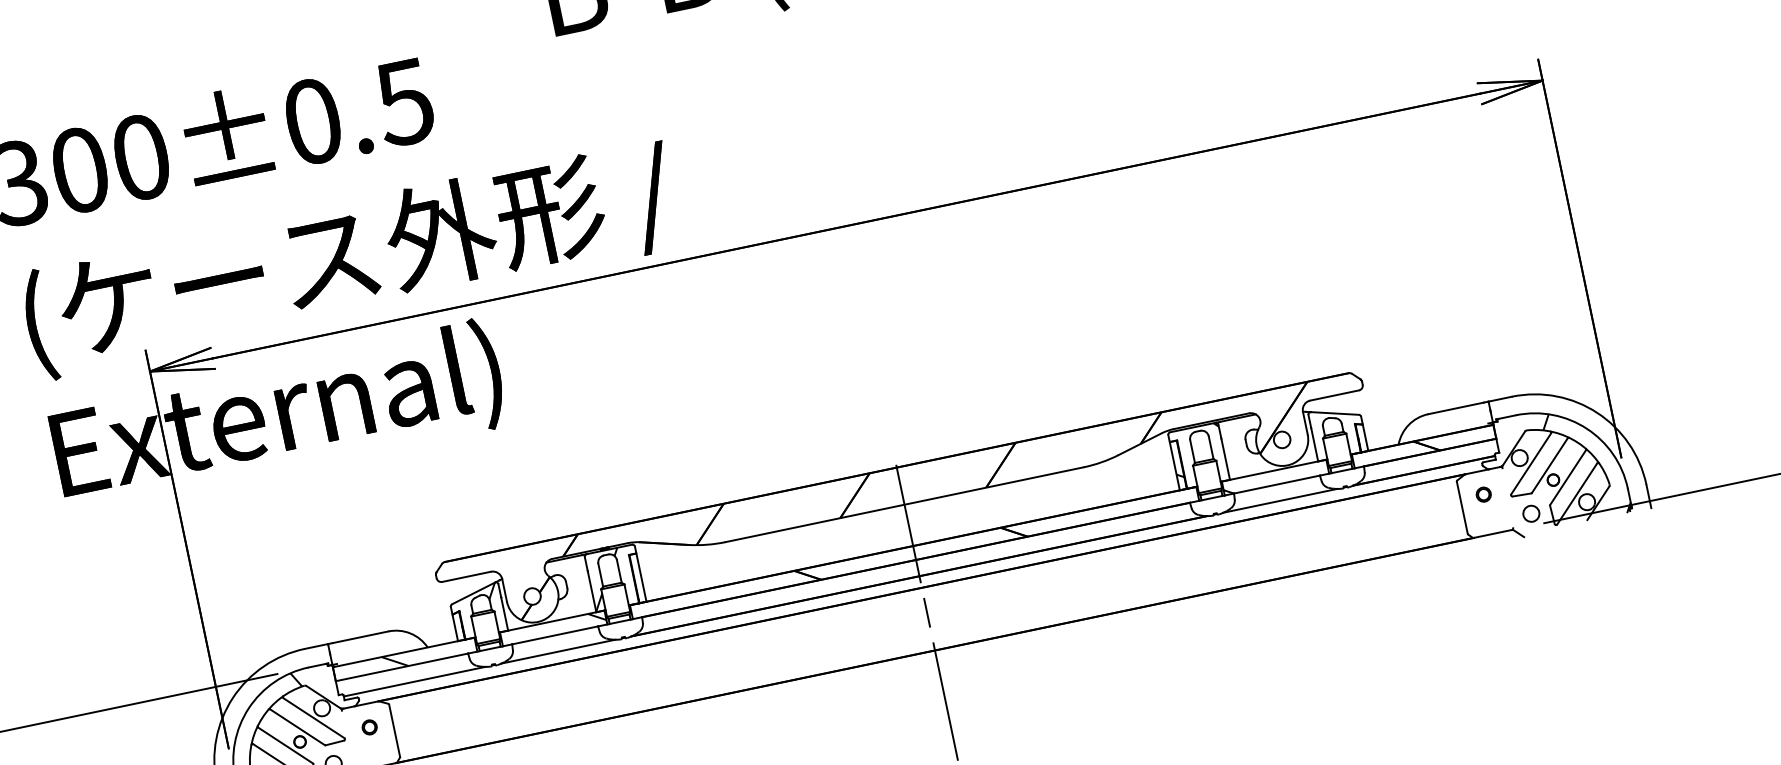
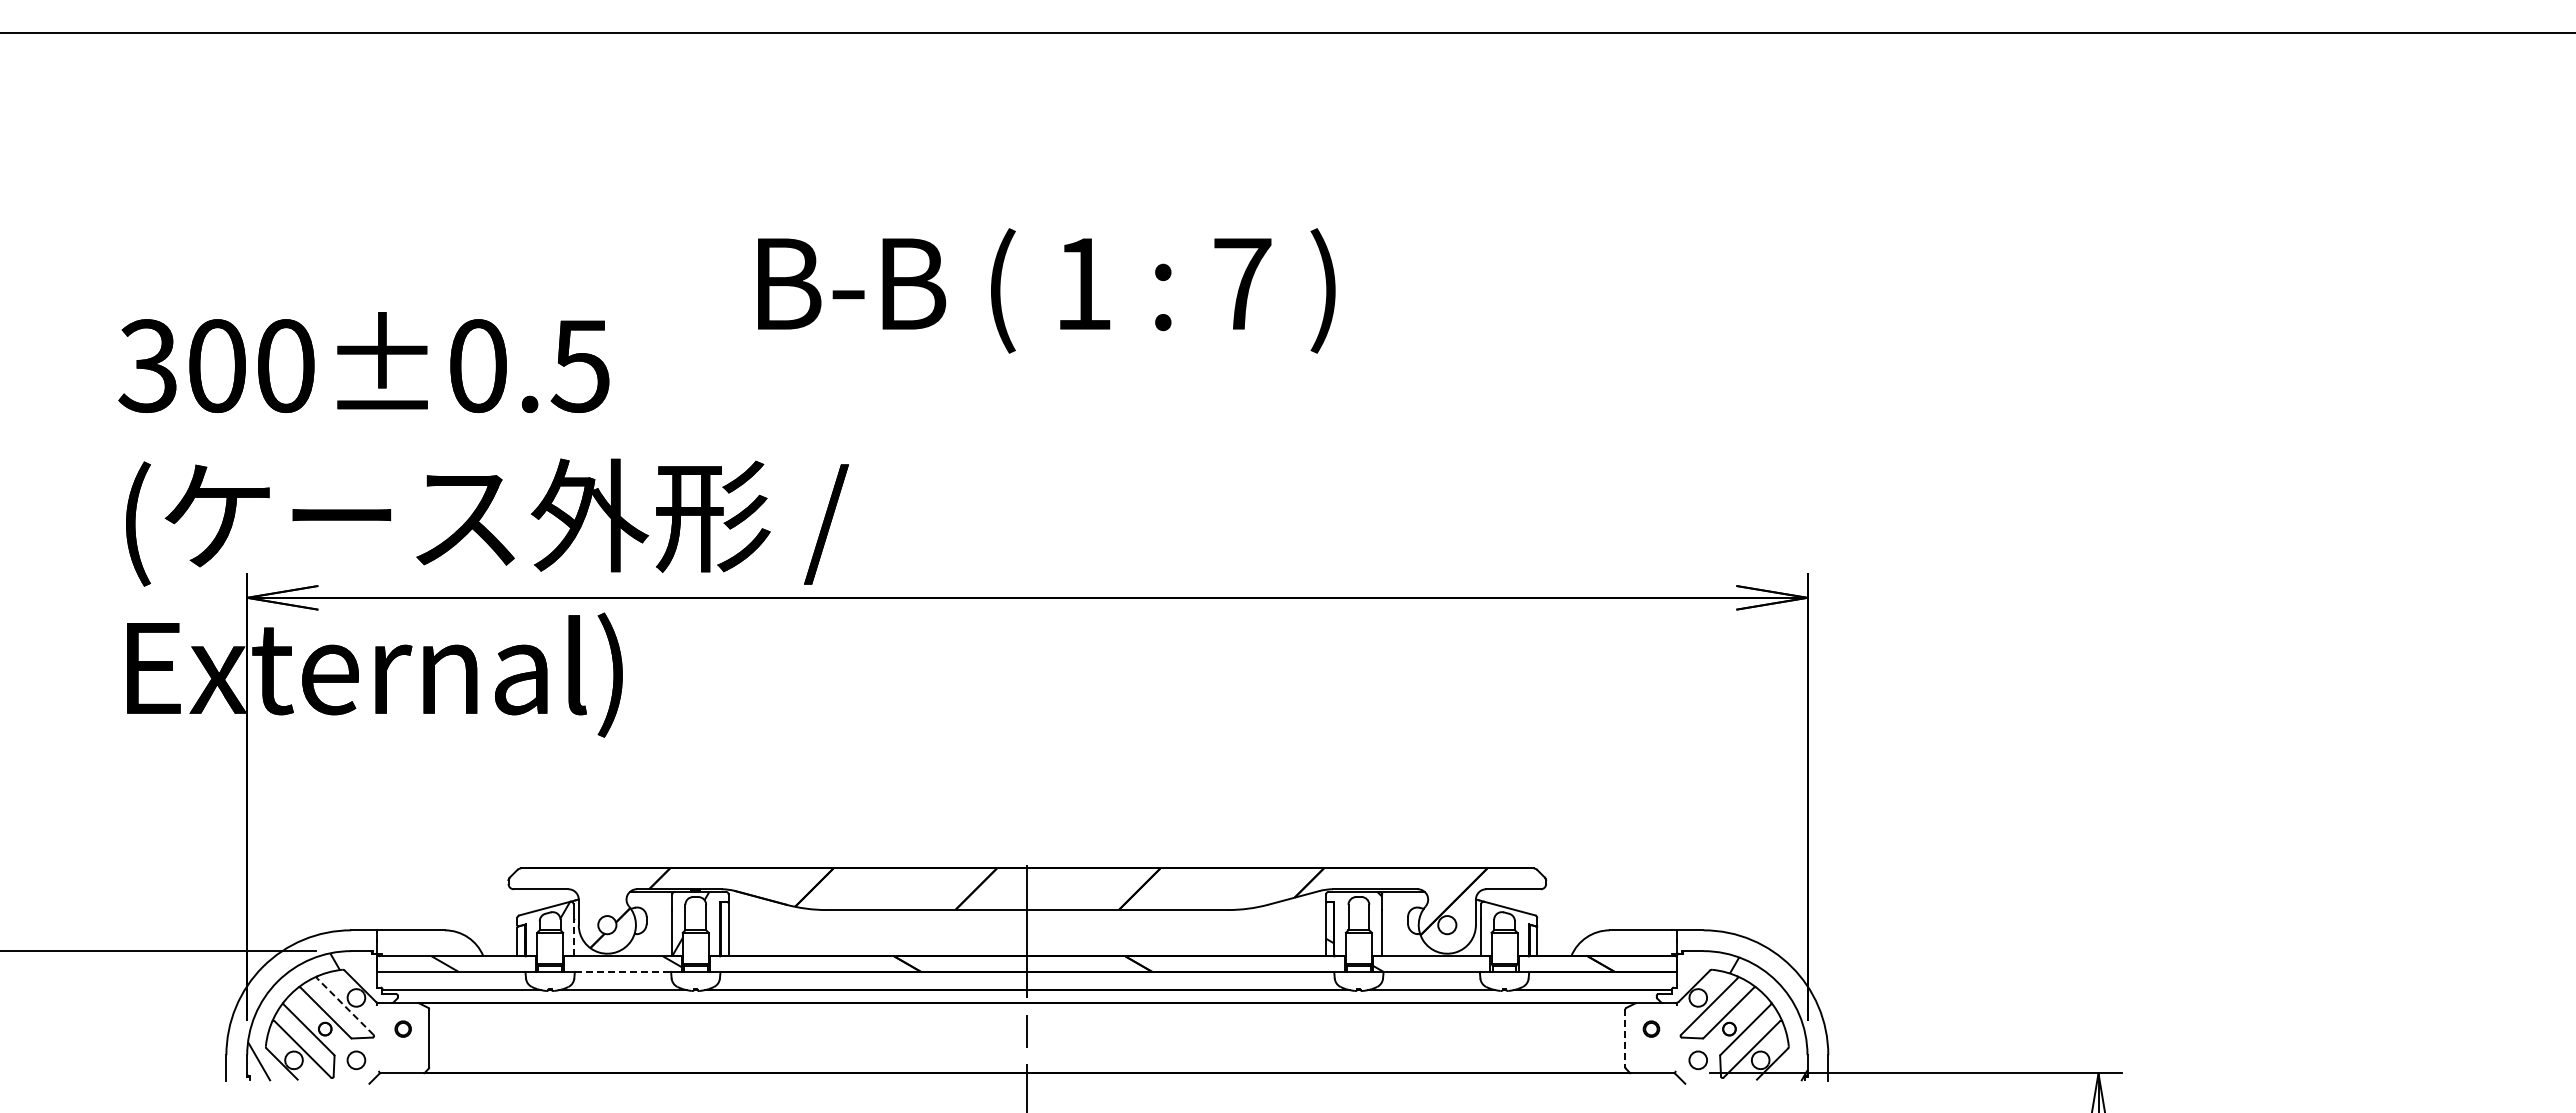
line: (1462, 507) -> (1625, 1038), solid -> dashed
line: (504, 613) -> (573, 937), solid -> dashed
line: (555, 634) -> (623, 971), solid -> dashed
line: (313, 717) -> (345, 1006), solid -> dashed

